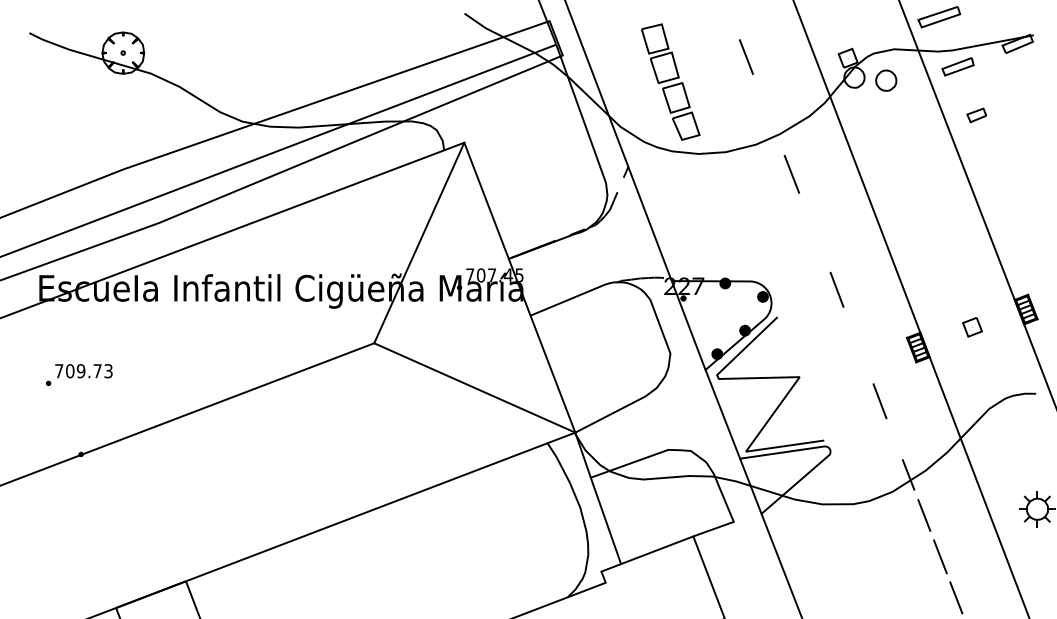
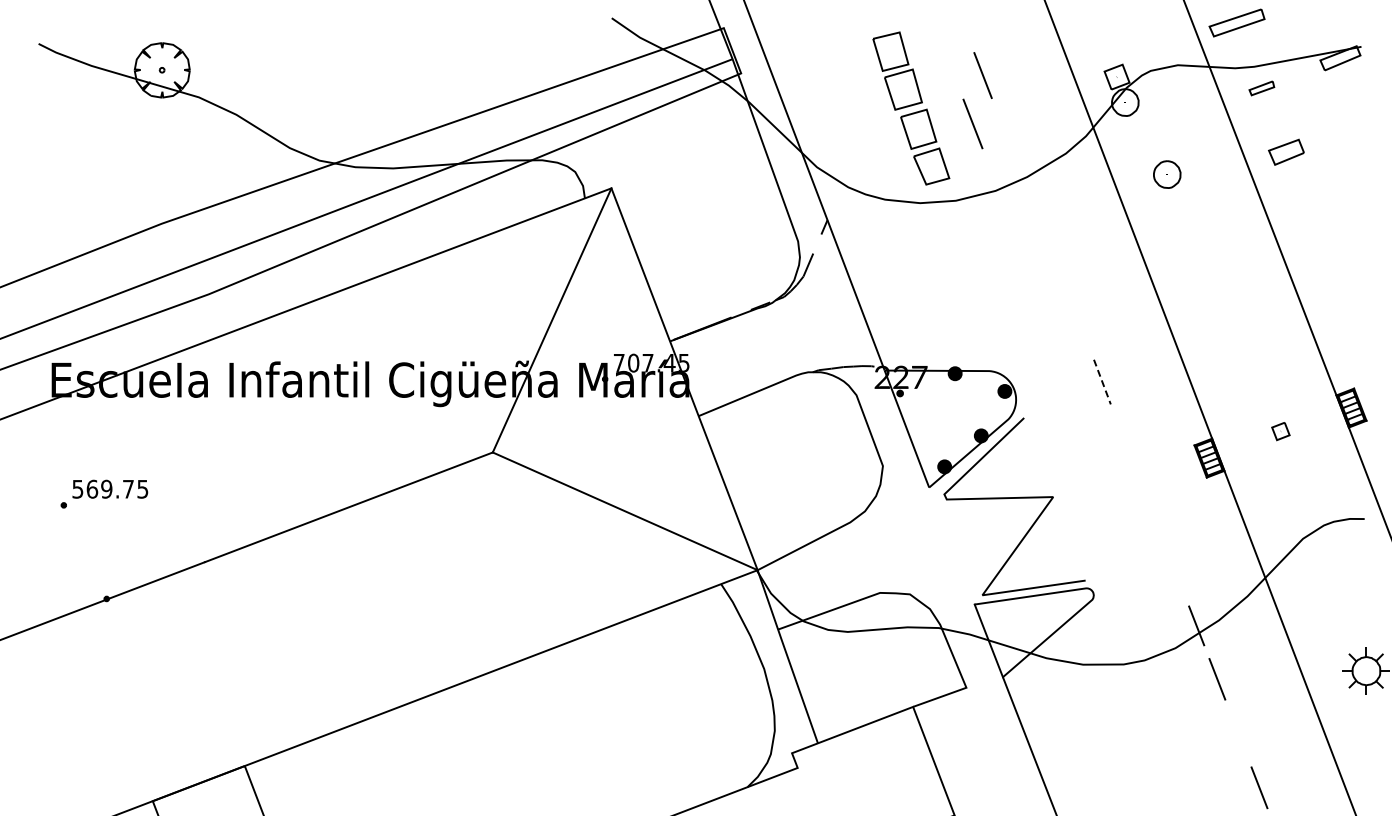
part: (957, 66) -> (1261, 88), size x0.6
part: (886, 80) -> (1167, 174), moved
part: (670, 82) -> (911, 108), moved
part: (976, 115) -> (1286, 152), size x1.4
line: (791, 173) -> (972, 123), moved
line: (837, 290) -> (1102, 382), solid -> dashed
part: (972, 327) -> (1280, 431), size x0.7
text: (83, 370) -> (110, 488), 709.73 -> 569.75
line: (879, 400) -> (1158, 528), removed
line: (722, 413) -> (951, 545), removed
line: (940, 556) -> (1238, 733), removed

